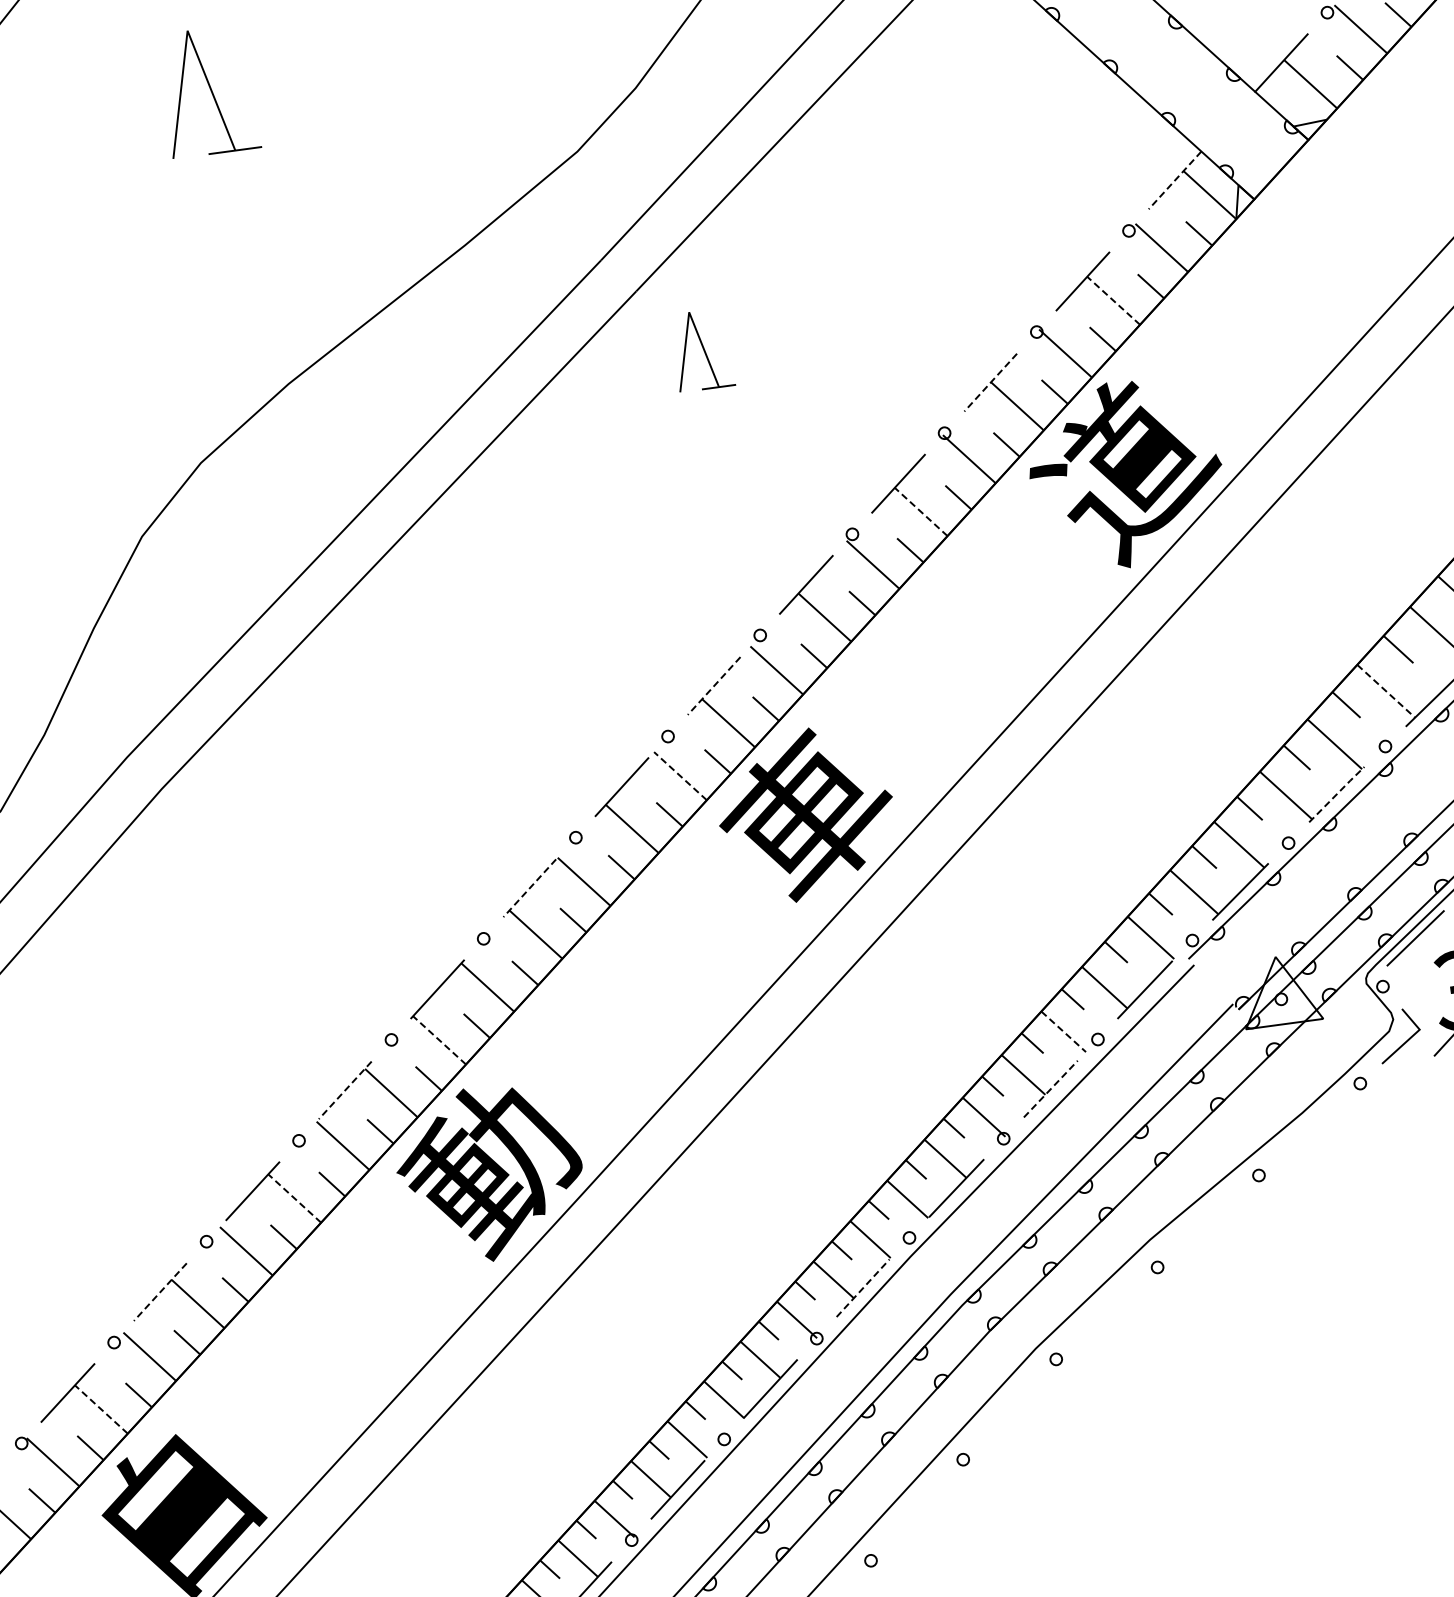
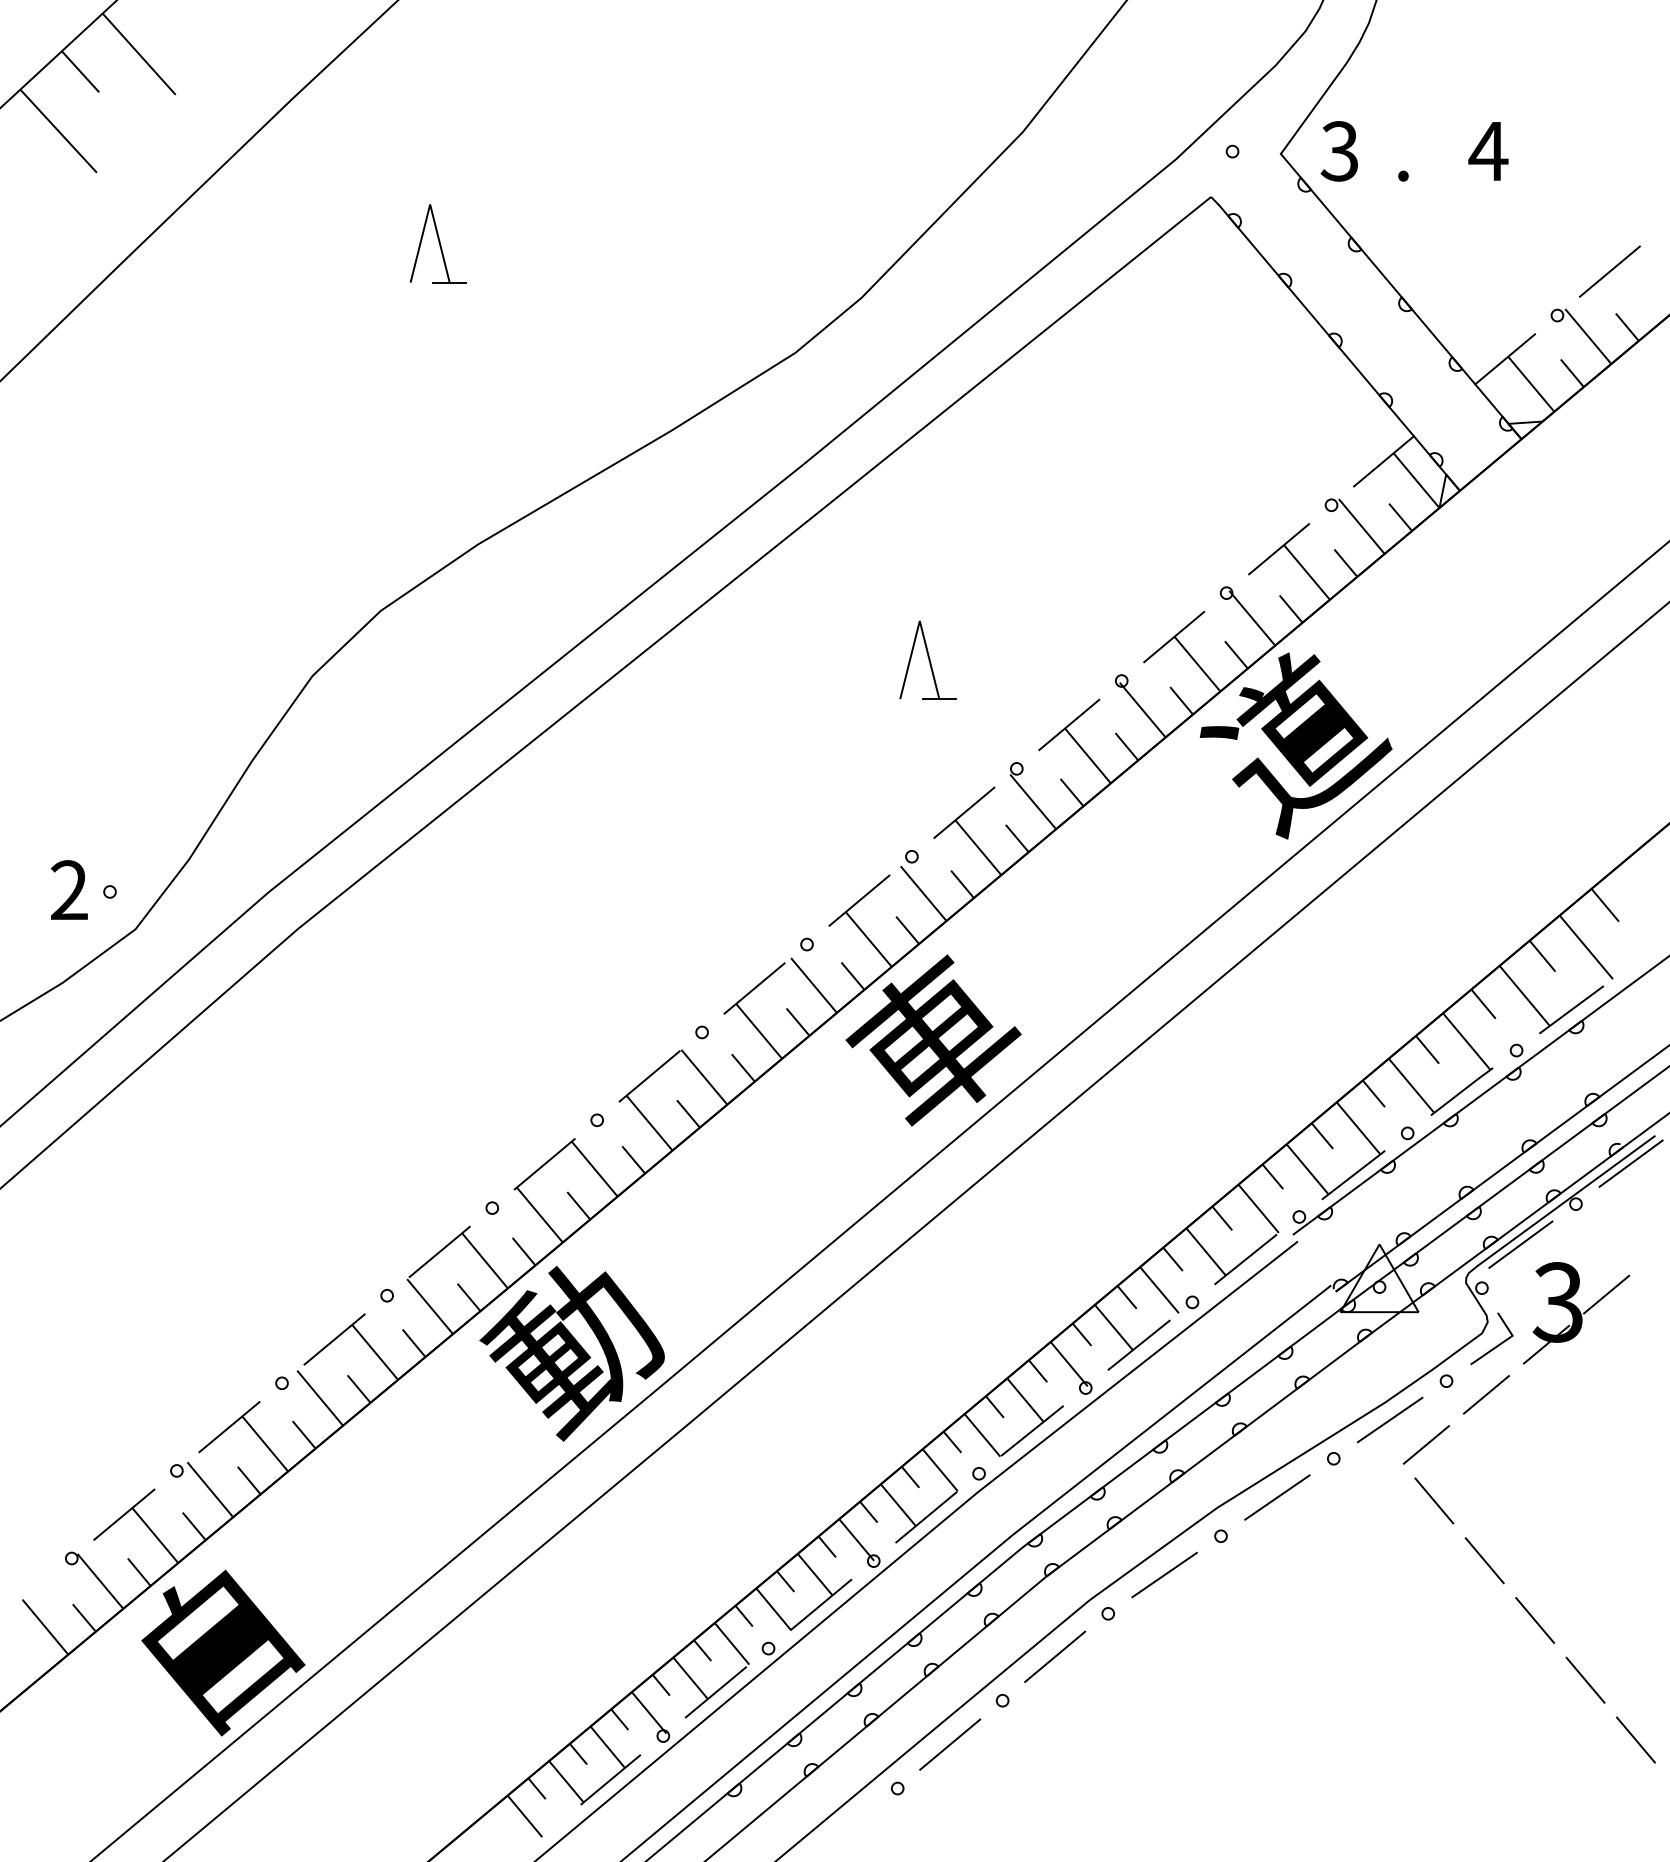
part: (207, 91) -> (437, 243), size x0.62
line: (1174, 180) -> (1383, 461), dashed -> solid
line: (1114, 300) -> (1307, 572), dashed -> solid
part: (701, 349) -> (927, 659), moved
line: (990, 383) -> (1173, 637), dashed -> solid
line: (920, 511) -> (1087, 755), dashed -> solid
line: (714, 685) -> (859, 900), dashed -> solid
line: (1387, 691) -> (1525, 996), dashed -> solid
line: (680, 776) -> (814, 985), dashed -> solid
line: (1337, 794) -> (1462, 1091), dashed -> solid
line: (529, 888) -> (649, 1076), dashed -> solid
line: (1063, 1032) -> (1159, 1290), dashed -> solid
line: (439, 1040) -> (539, 1215), dashed -> solid
line: (1051, 1088) -> (1139, 1344), dashed -> solid
line: (345, 1090) -> (439, 1252), dashed -> solid
line: (1401, 1091) -> (1486, 1394), added
line: (1308, 1129) -> (1389, 1419), added
line: (1347, 1149) -> (1425, 1444), added
line: (295, 1198) -> (375, 1352), dashed -> solid
line: (1364, 1203) -> (1434, 1500), added
line: (1208, 1221) -> (1277, 1497), added
line: (1421, 1256) -> (1484, 1560), added
line: (863, 1288) -> (926, 1517), dashed -> solid
line: (160, 1292) -> (229, 1427), dashed -> solid
line: (1106, 1312) -> (1164, 1574), added
line: (1009, 1408) -> (1055, 1656), added
line: (101, 1409) -> (155, 1535), dashed -> solid
line: (917, 1510) -> (950, 1744), added

